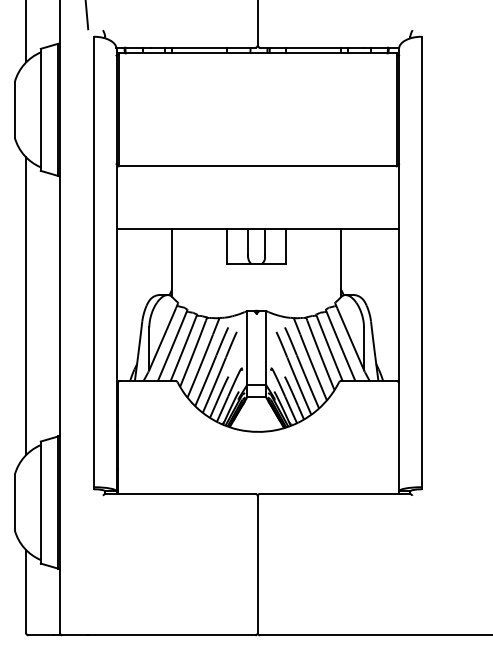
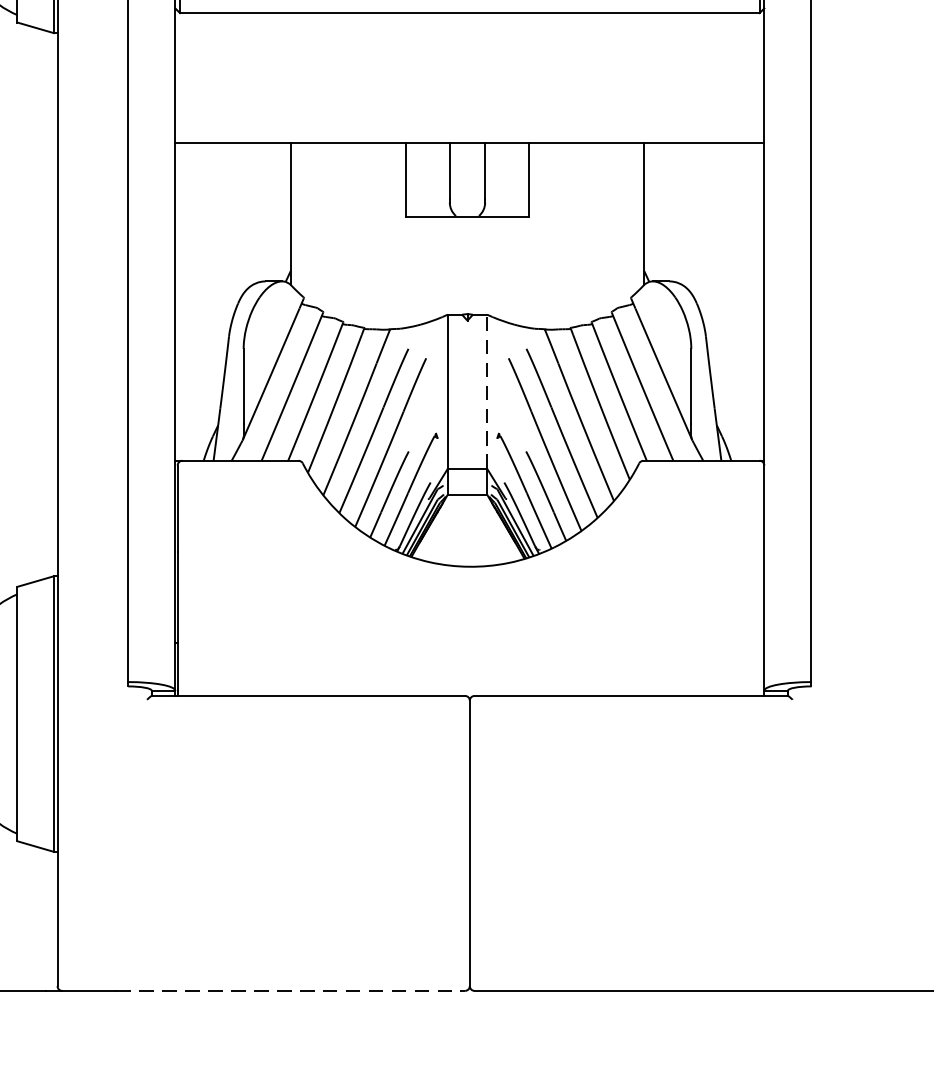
line: (266, 348) -> (487, 392), solid -> dashed
line: (171, 635) -> (289, 991), solid -> dashed

